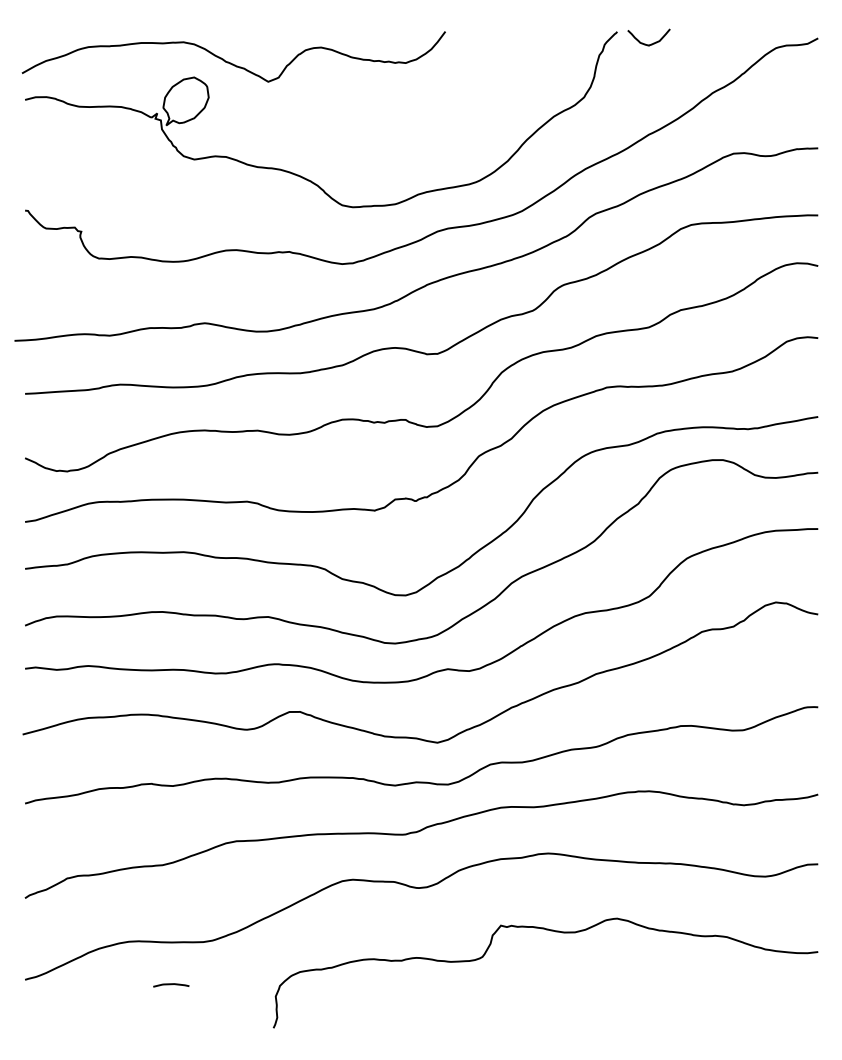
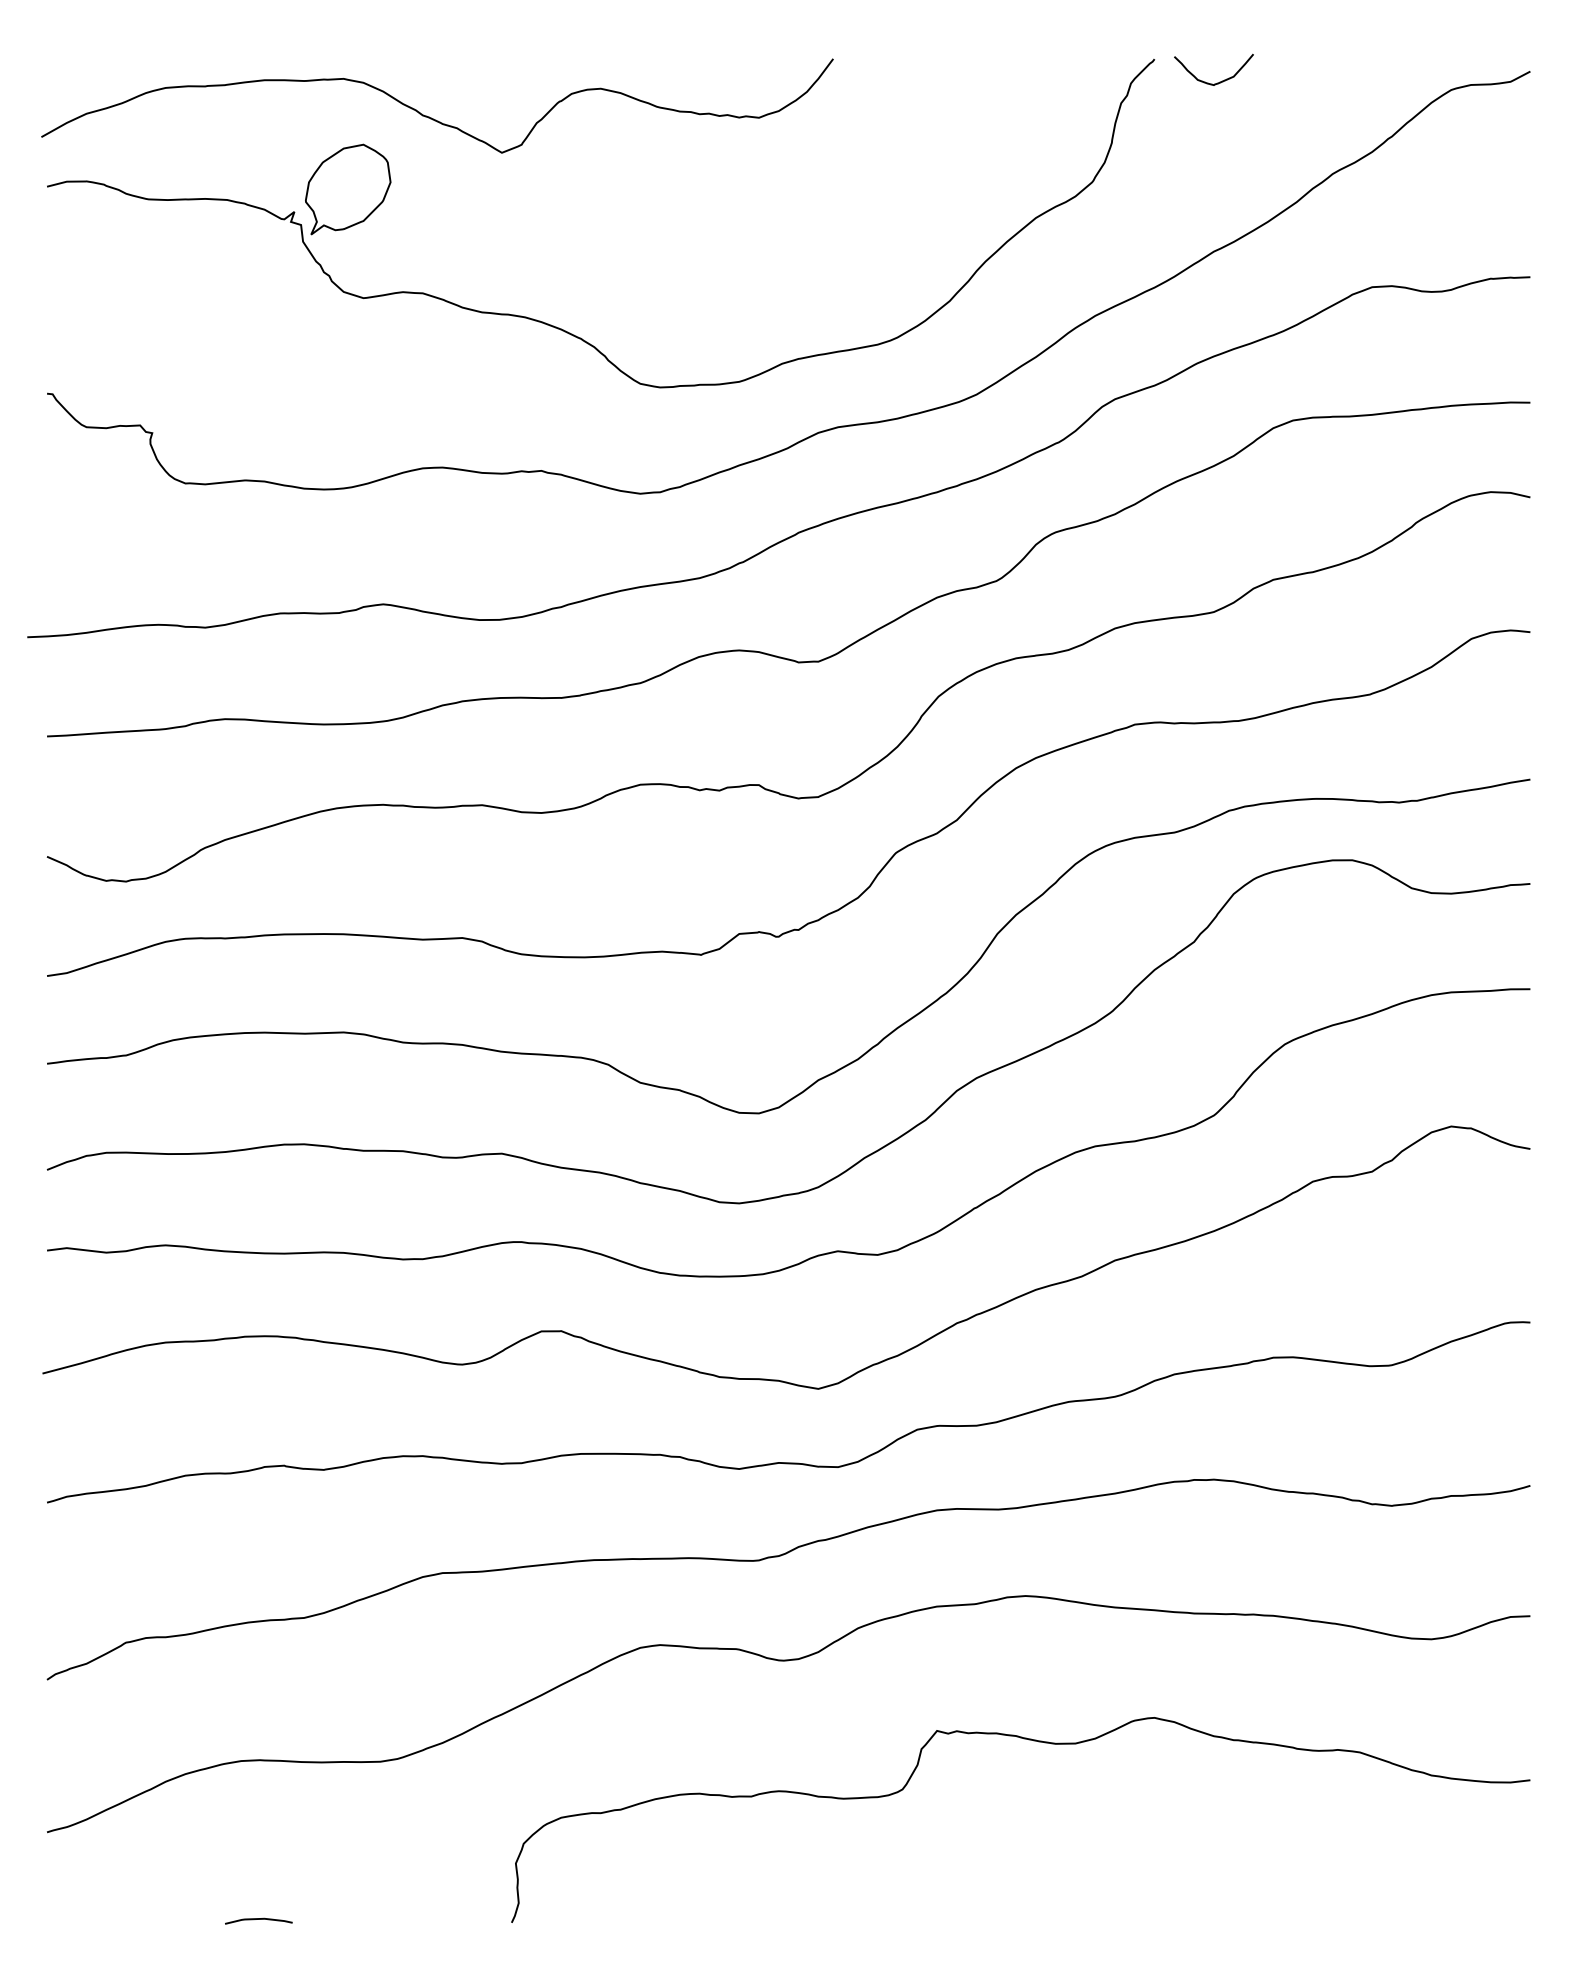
curve: (171, 985) -> (259, 1921), moved

